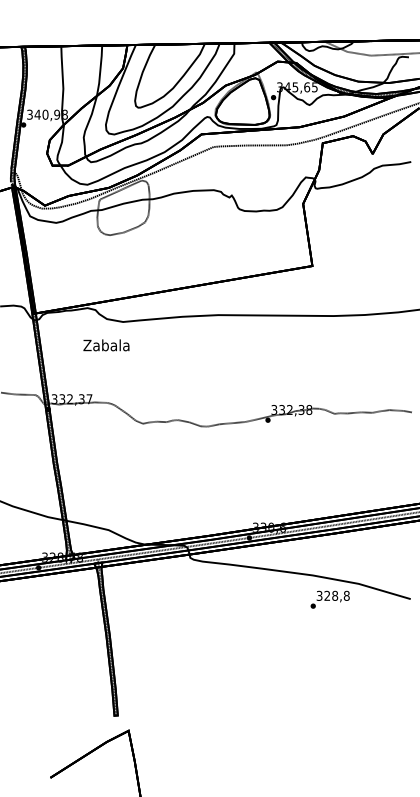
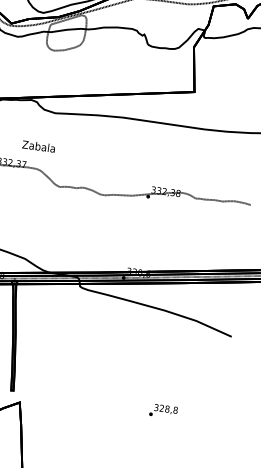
text: (106, 345) -> (38, 146), moved
text: (329, 599) -> (163, 411), moved

